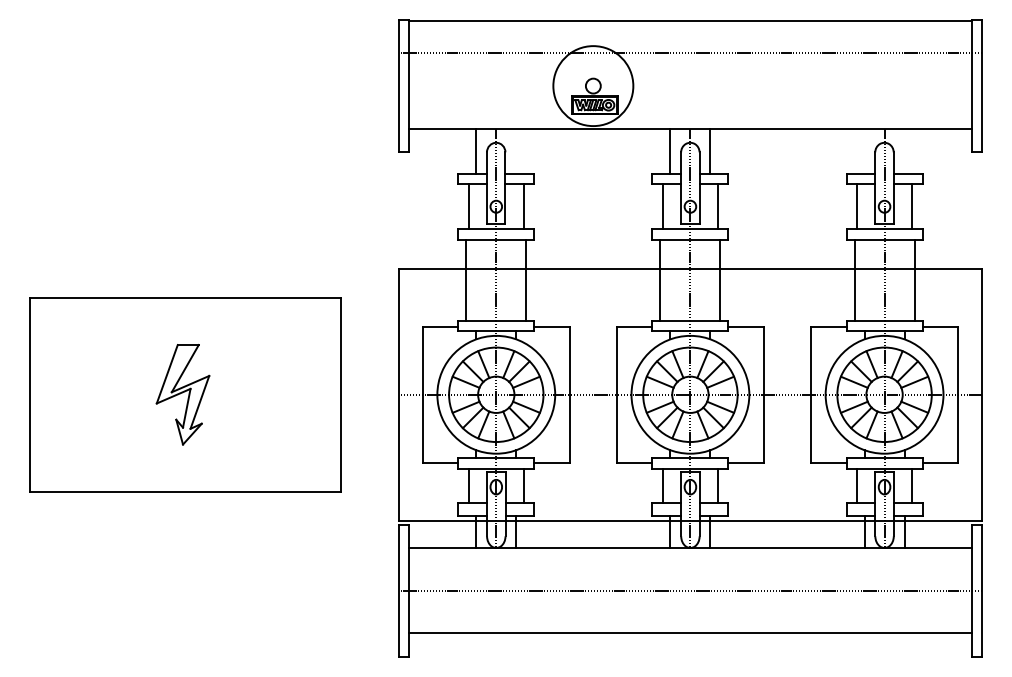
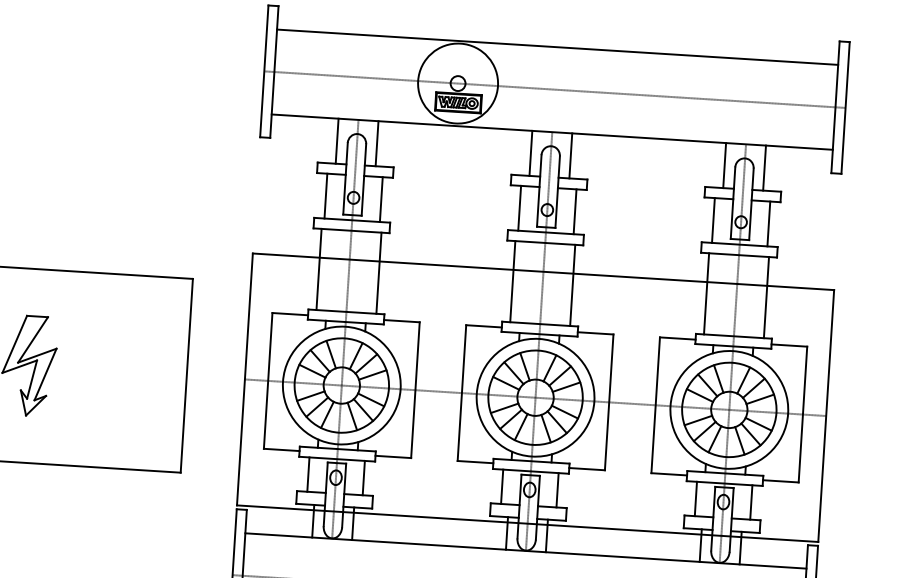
line: (690, 20) -> (557, 47), moved
line: (690, 53) -> (554, 90), moved
line: (516, 150) -> (377, 143), added
line: (864, 150) -> (724, 164), added
line: (904, 150) -> (764, 167), added

